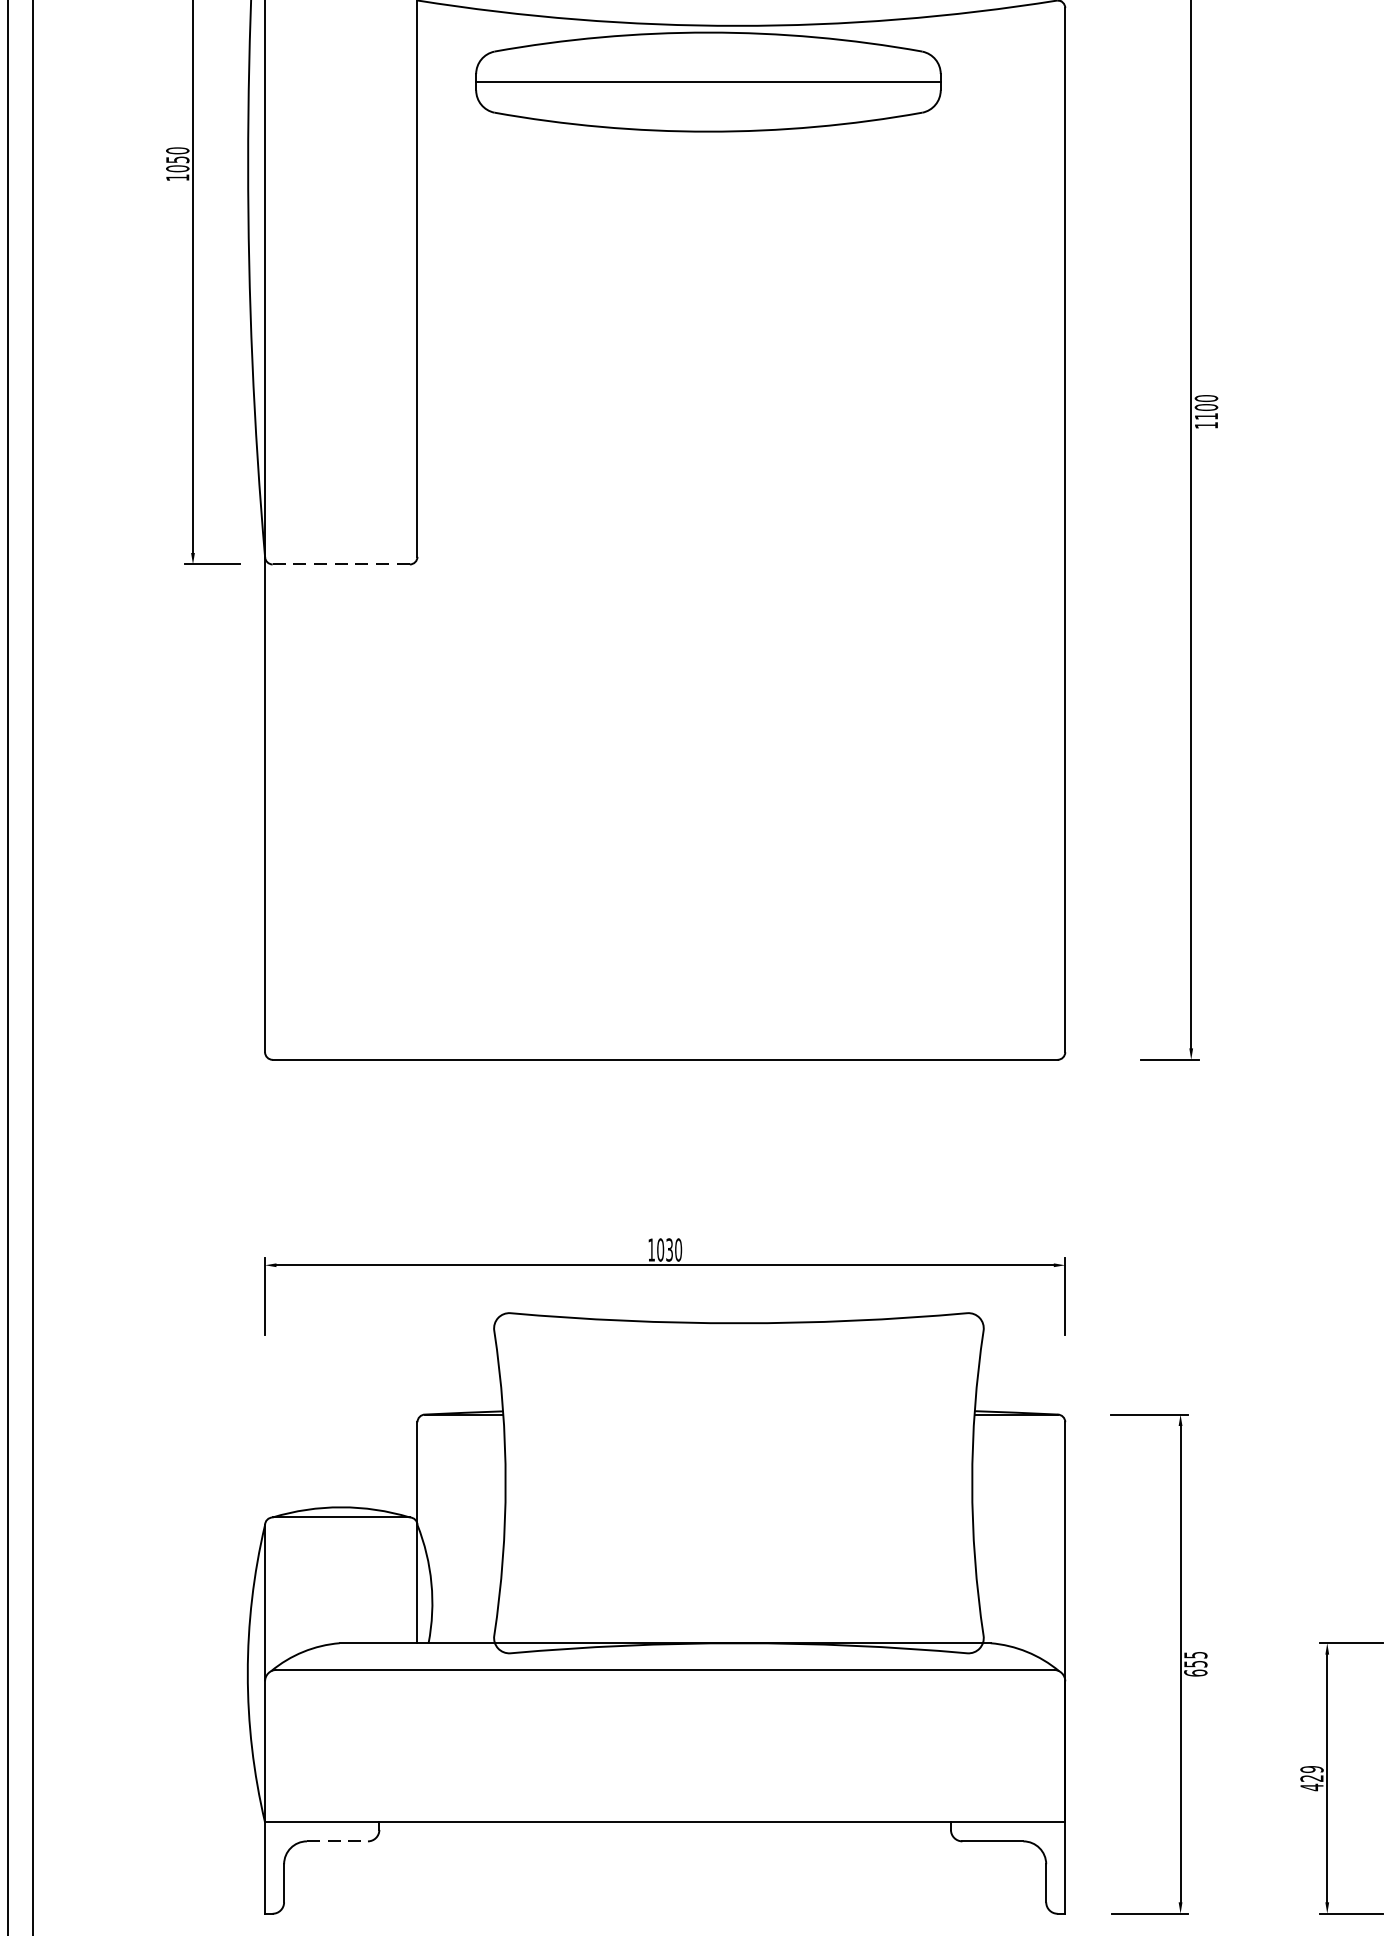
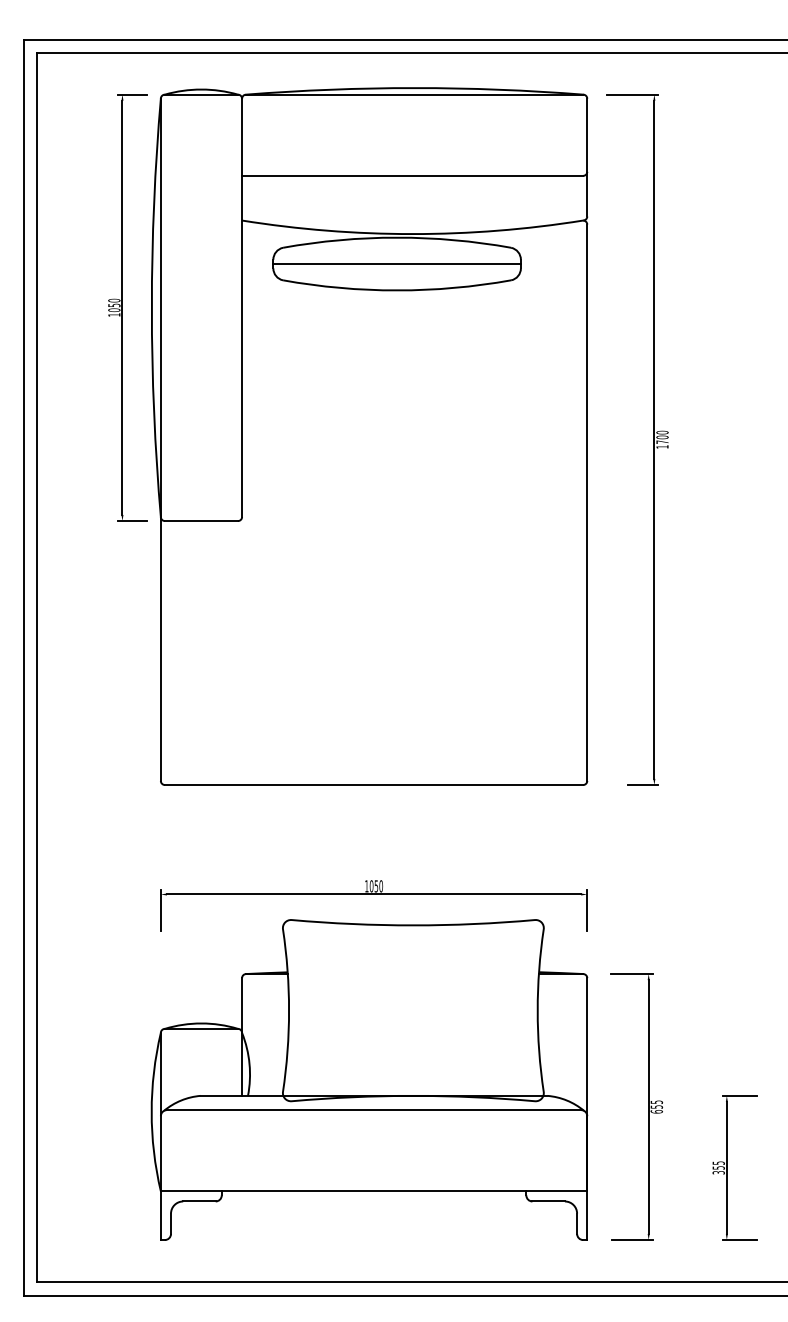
text: (1206, 415) -> (662, 441), 1100 -> 1700
line: (341, 565) -> (201, 521), dashed -> solid
text: (667, 1246) -> (375, 884), 1030 -> 1050
text: (1311, 1777) -> (718, 1167), 429 -> 355
line: (337, 1841) -> (199, 1201), dashed -> solid

